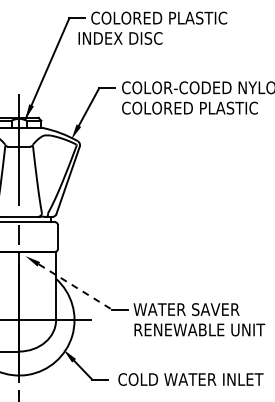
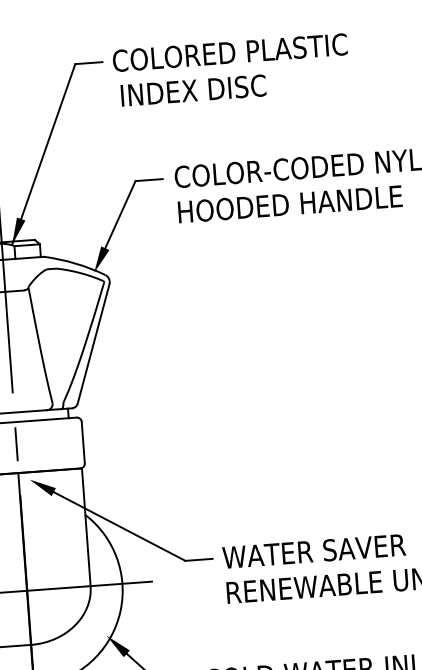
text: (120, 38) -> (193, 90), moved
text: (189, 107) -> (293, 202), COLORED PLASTIC -> HOODED HANDLE
line: (75, 286) -> (119, 525), dashed -> solid

